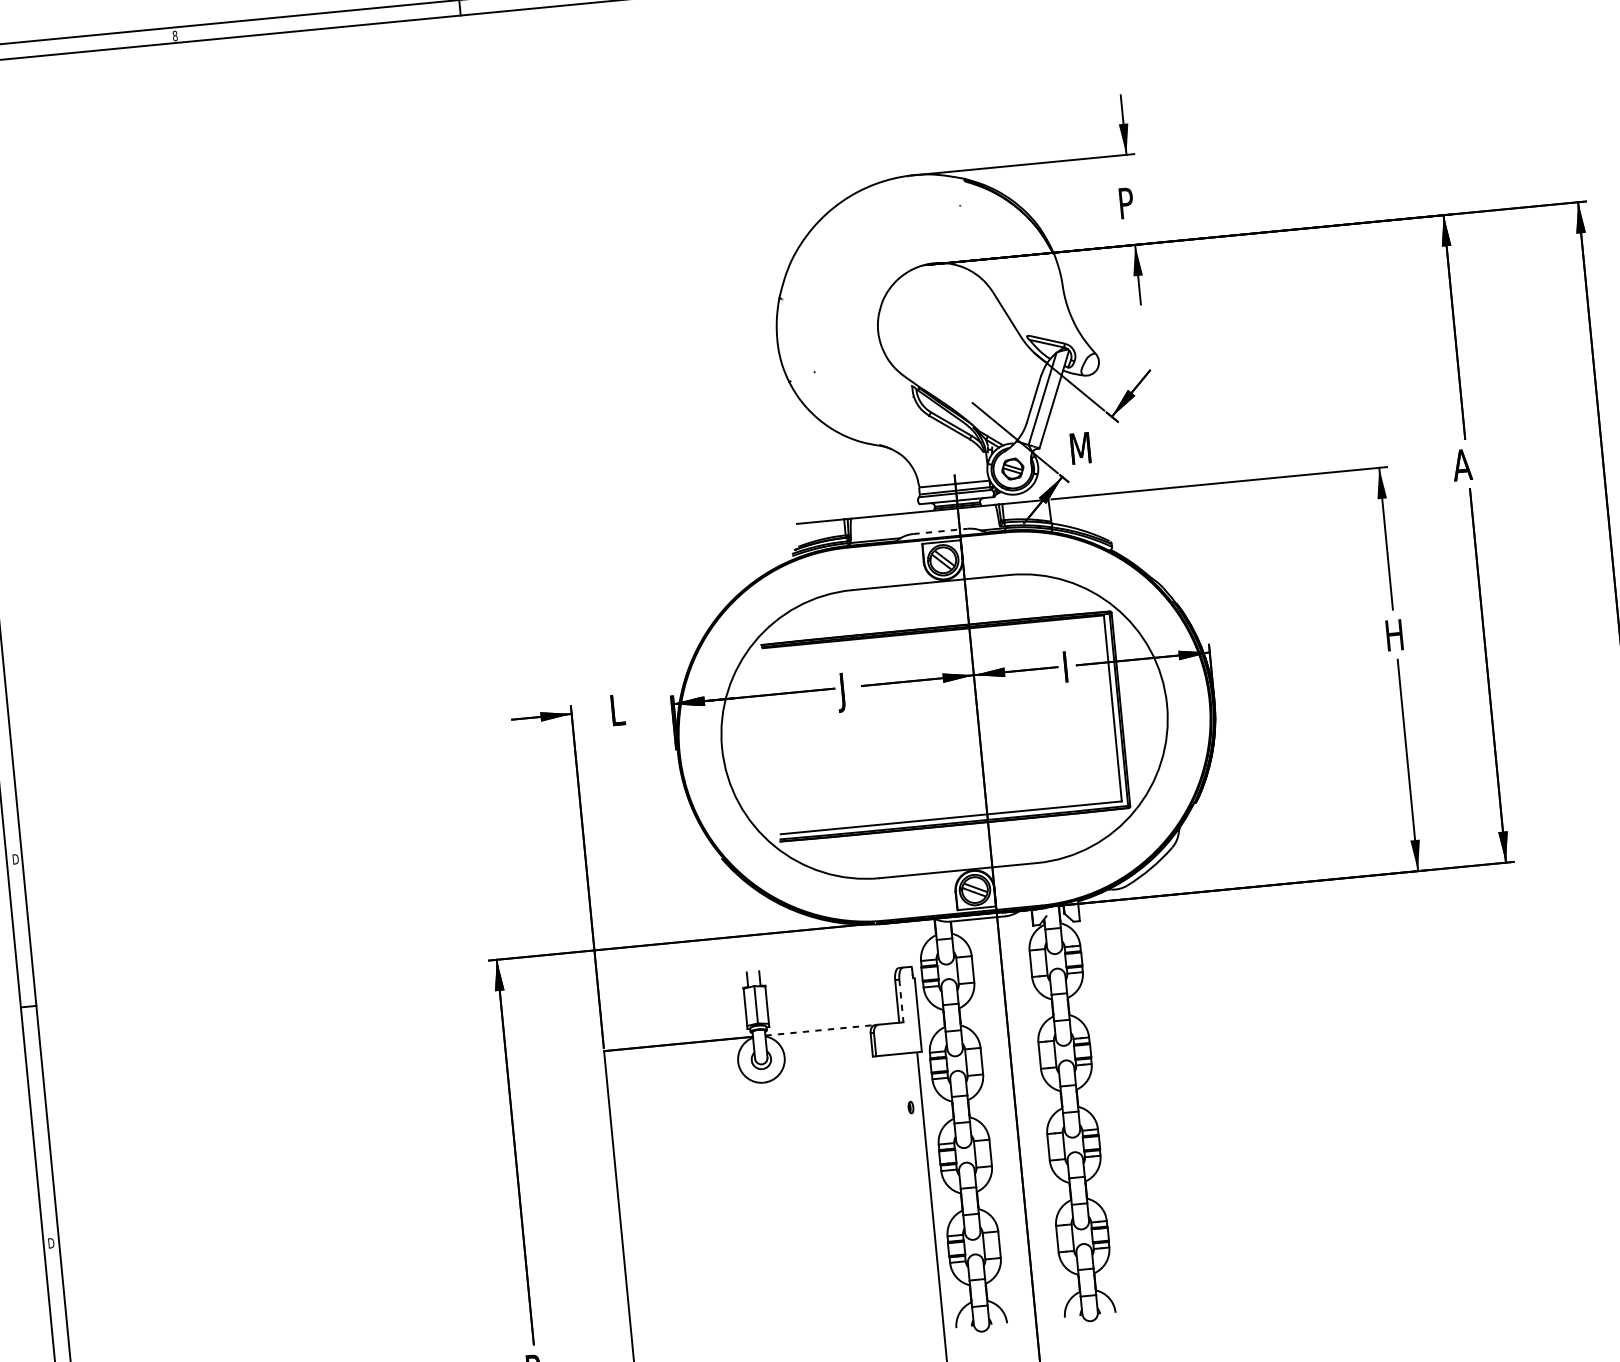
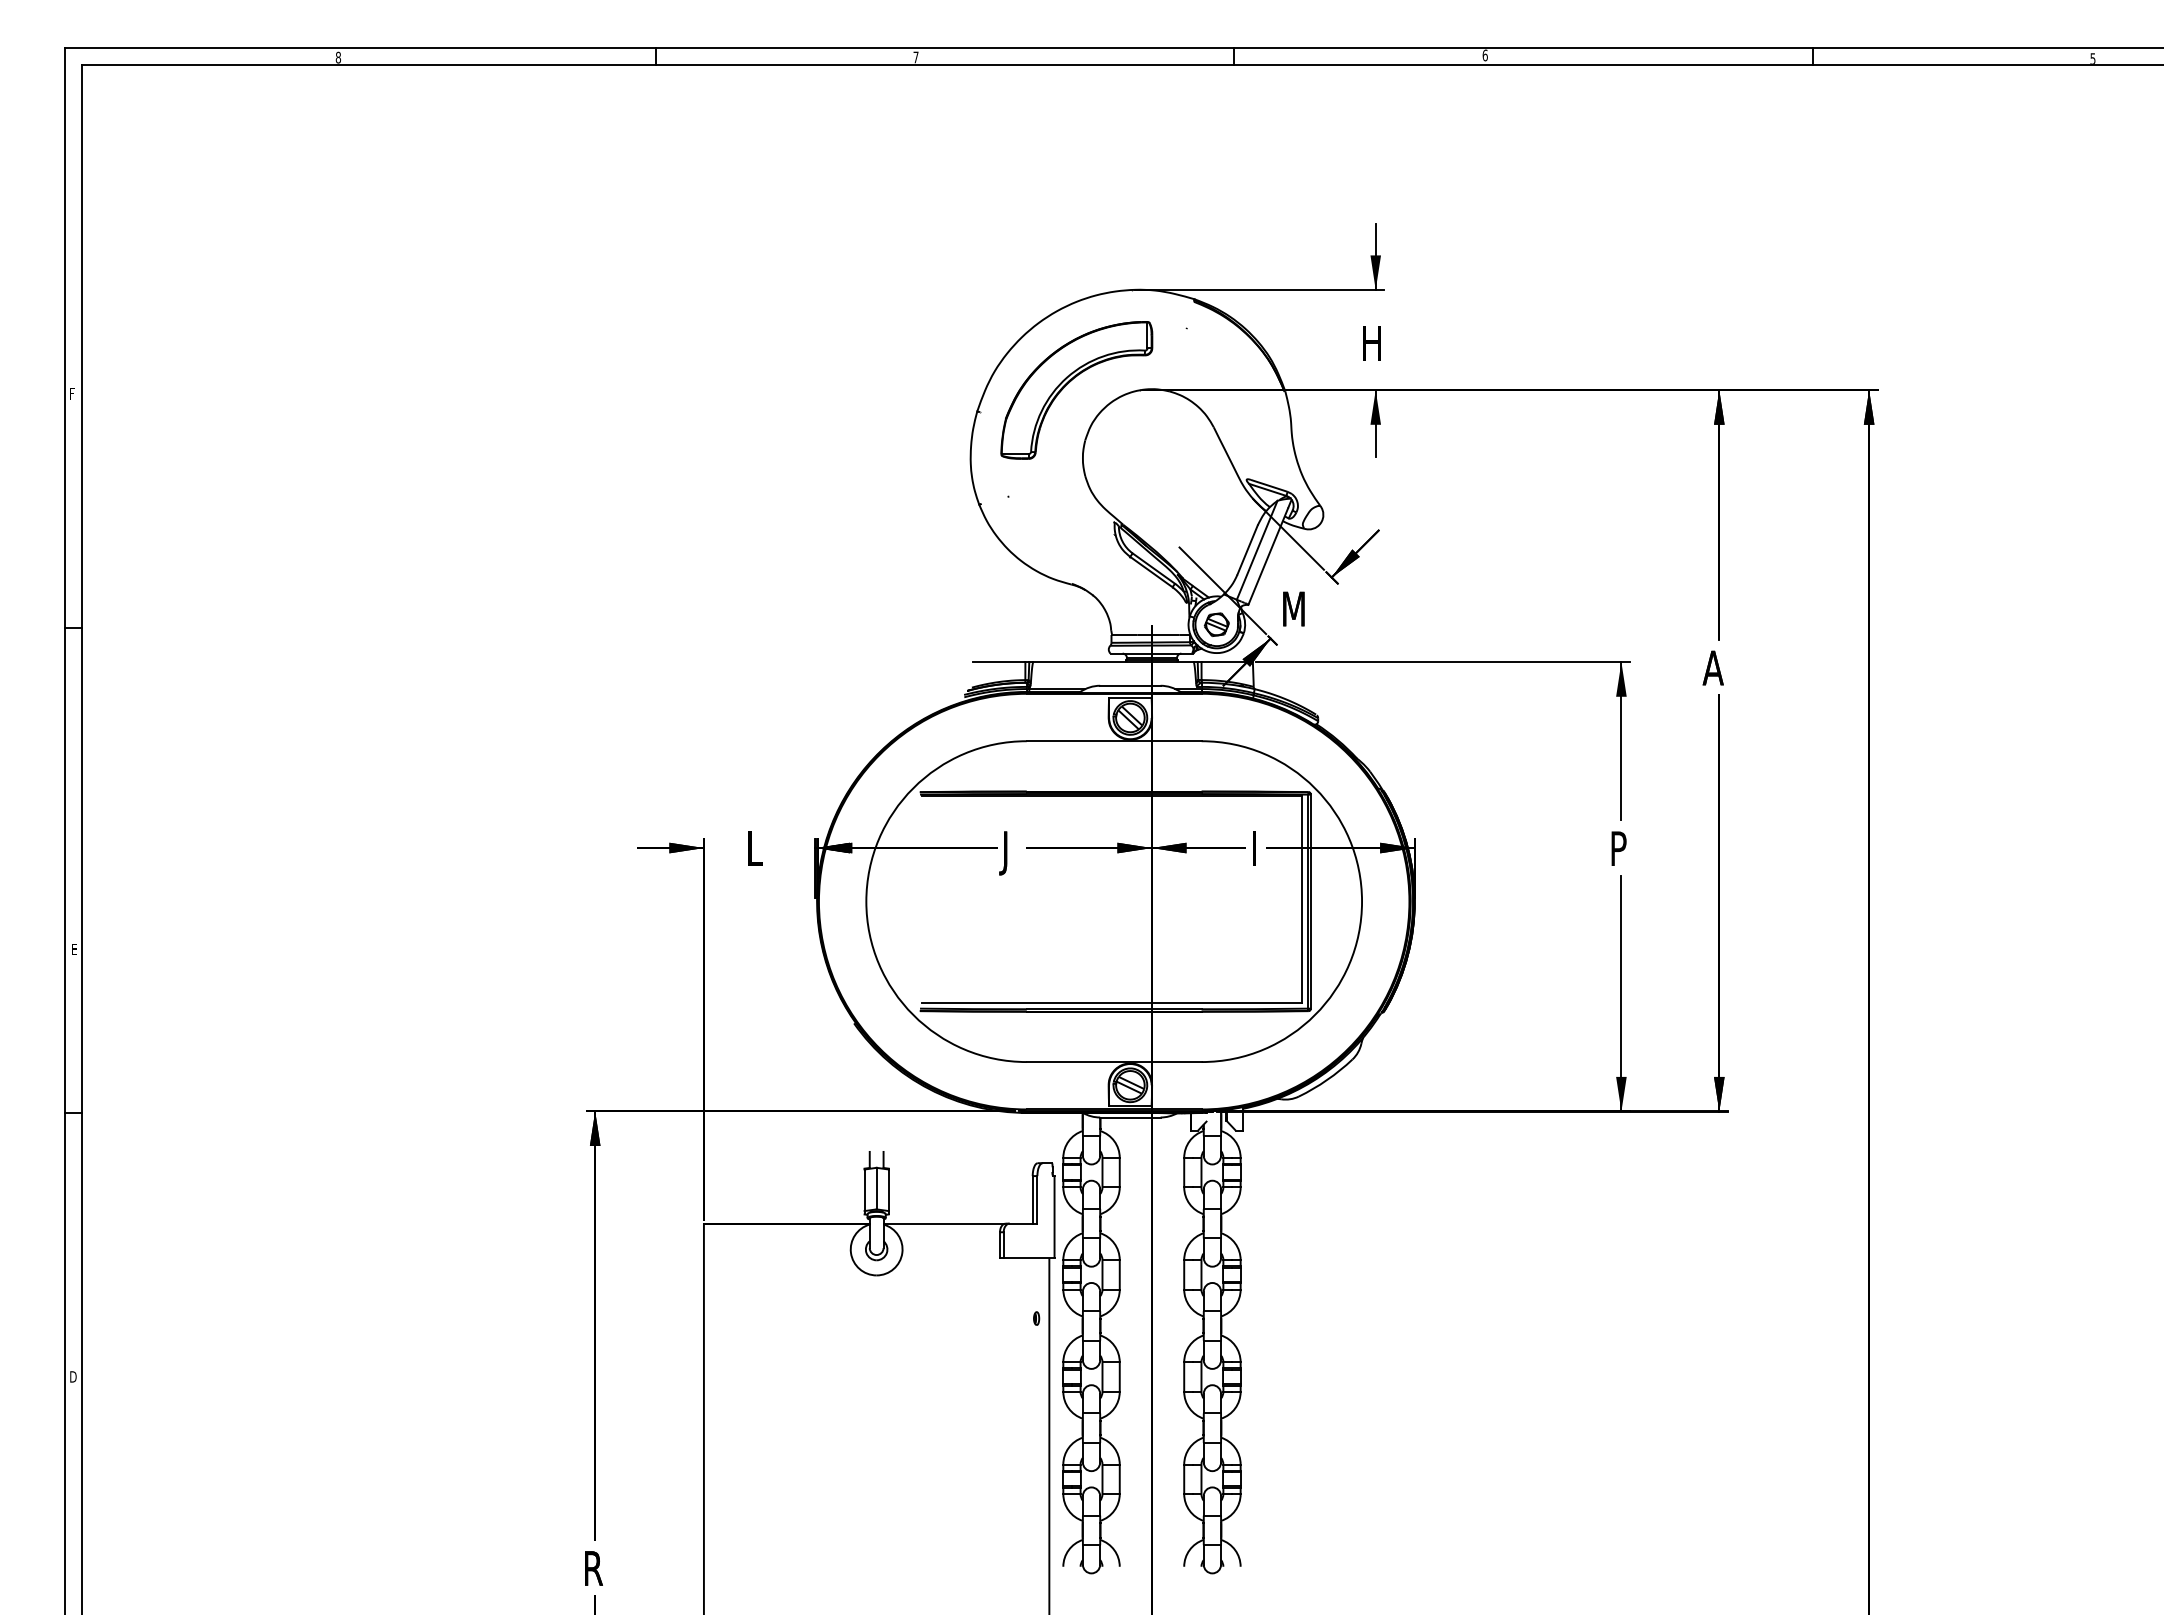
text: (1127, 203) -> (1371, 343), P -> H
part: (859, 265) -> (1069, 383), added
line: (940, 531) -> (1130, 685), dashed -> solid
text: (1393, 635) -> (1619, 848), H -> P
text: (15, 859) -> (74, 949), D -> E
line: (901, 1000) -> (1037, 1199), dashed -> solid
line: (820, 1030) -> (944, 1223), dashed -> solid

